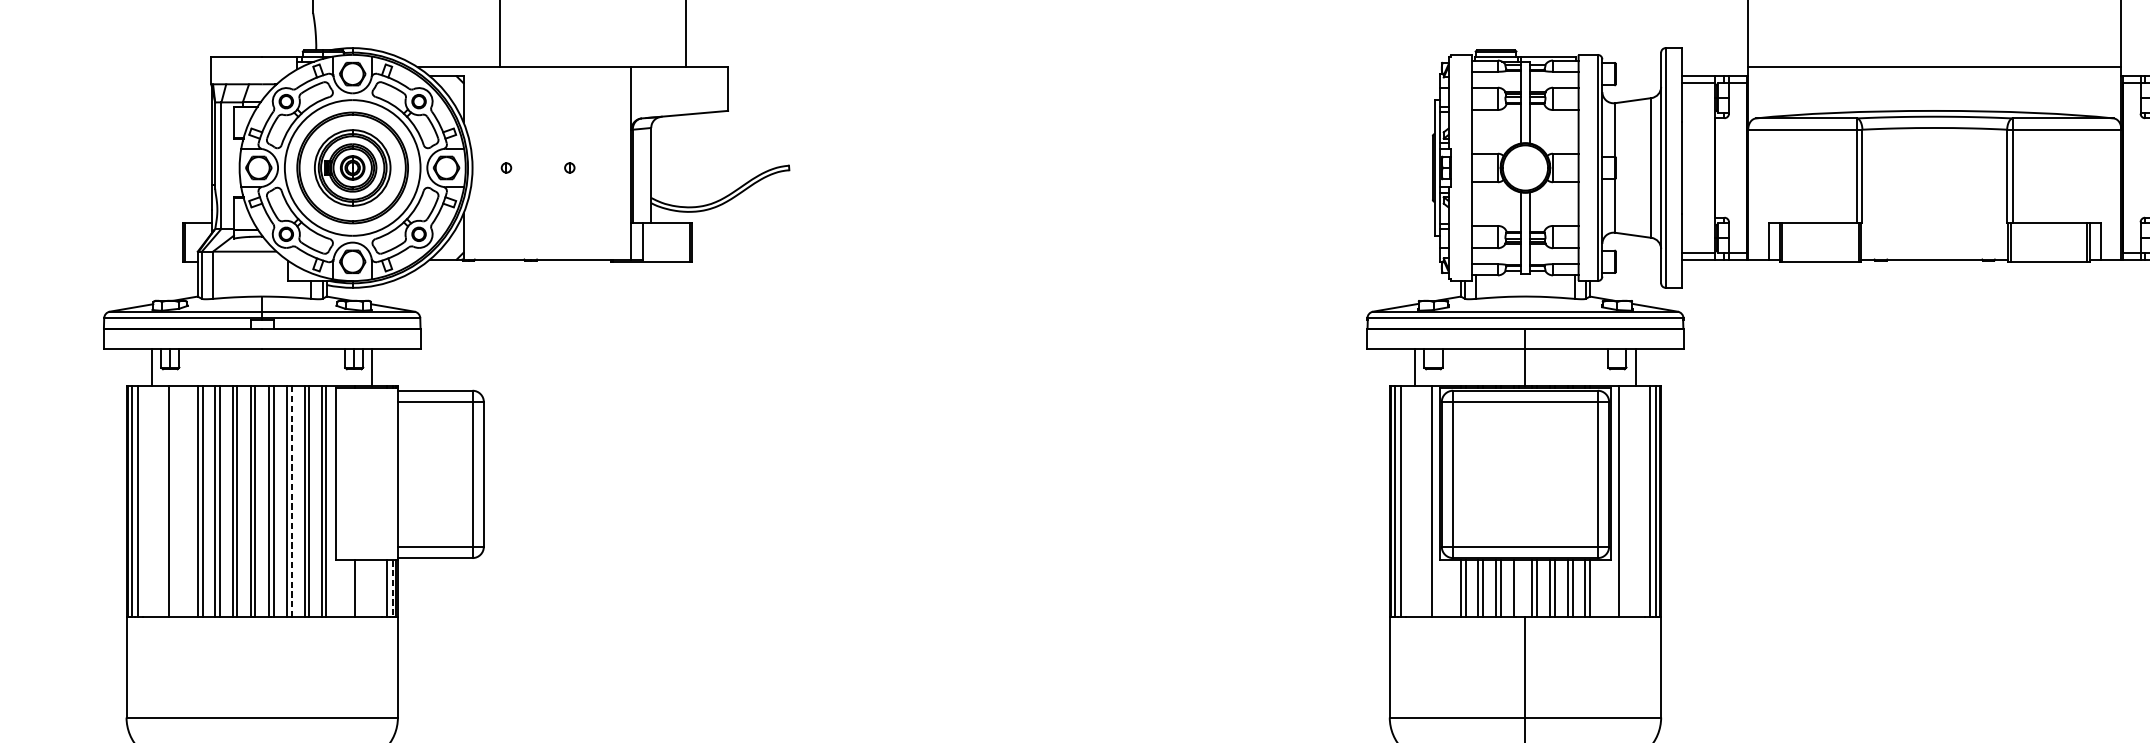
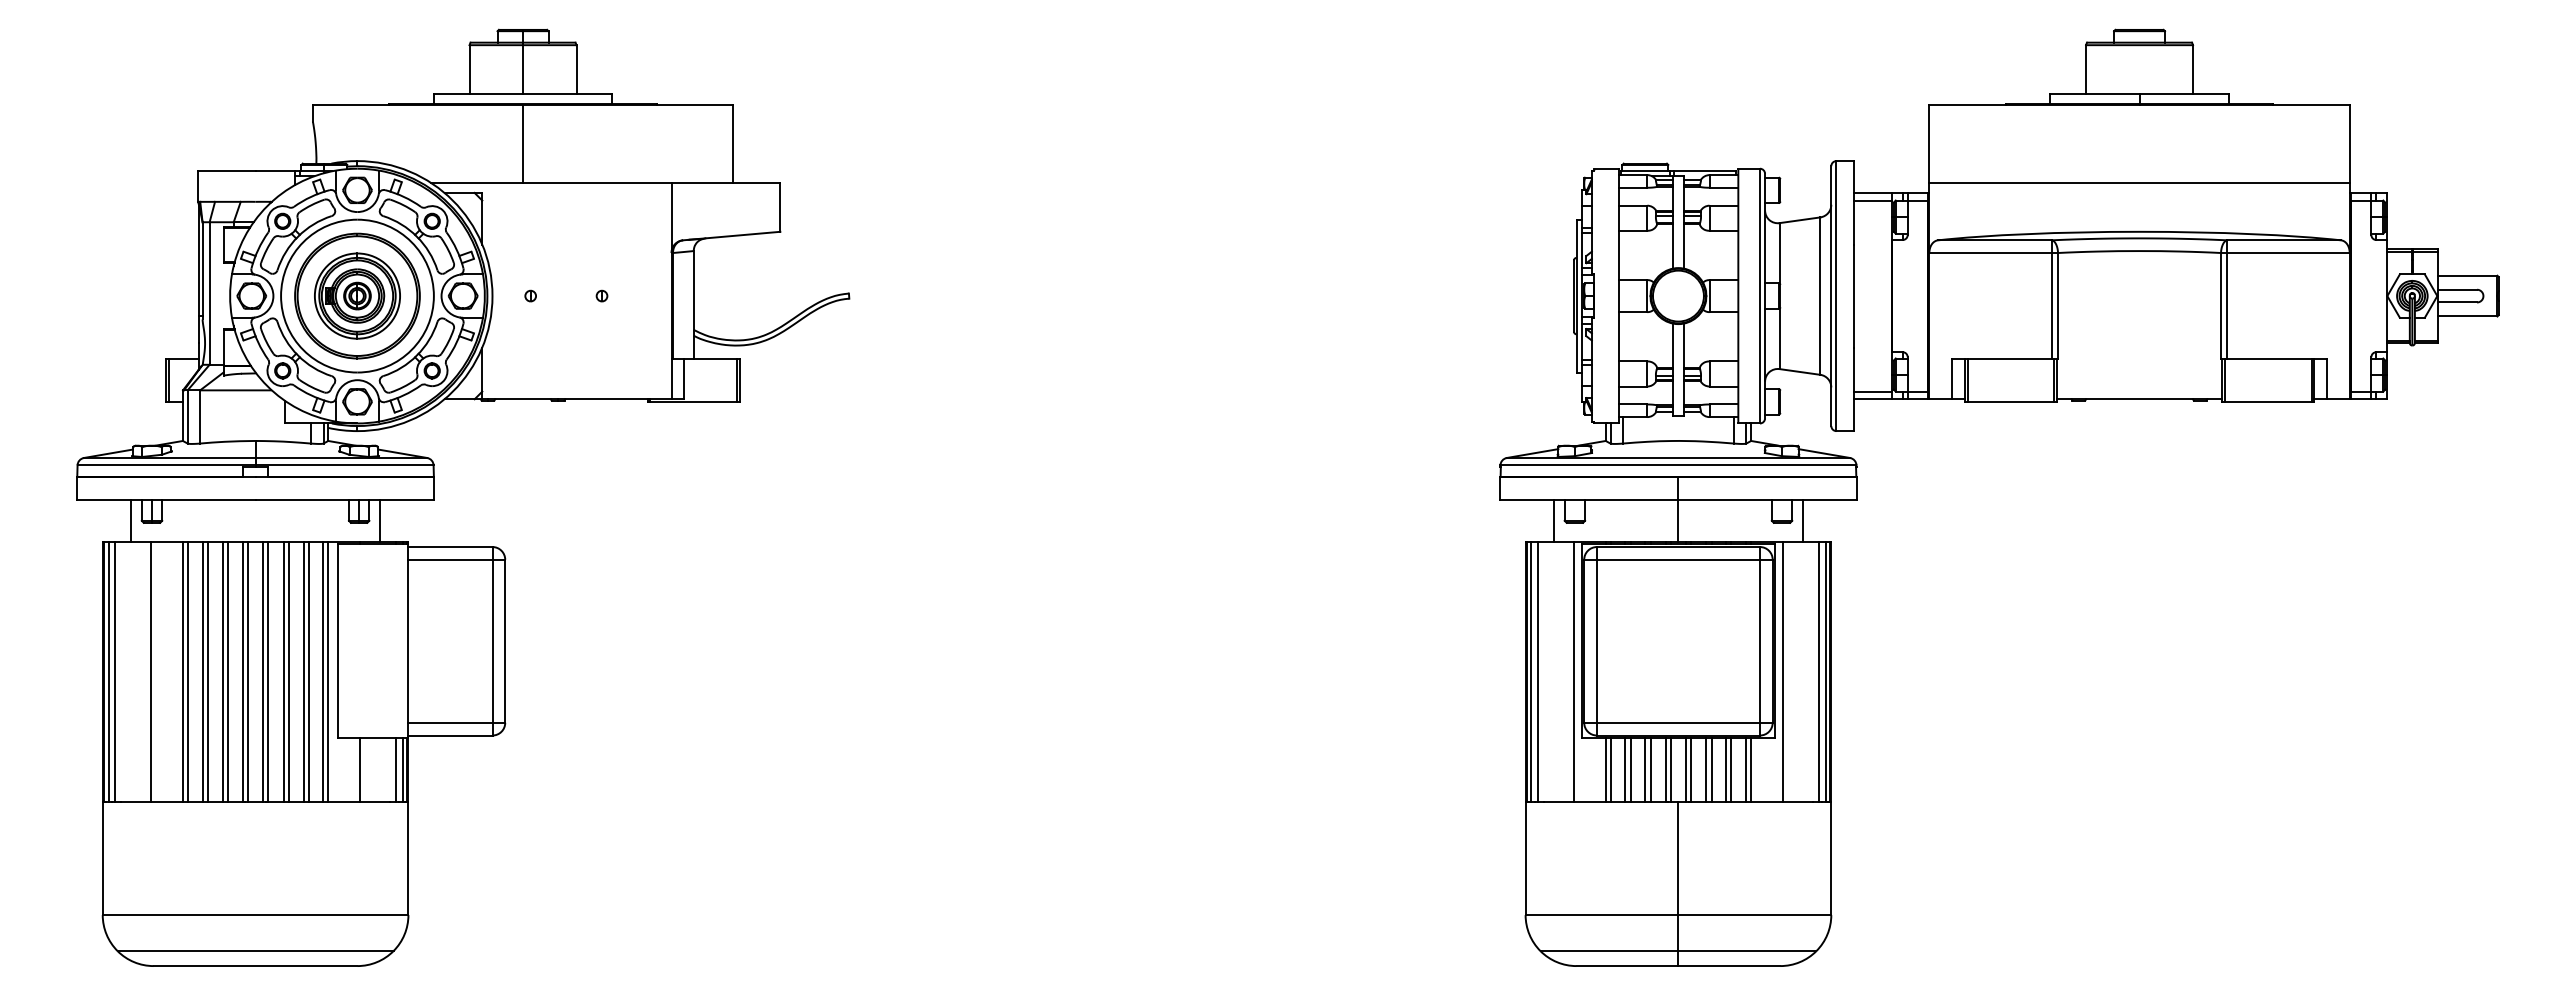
line: (291, 501) -> (288, 671), dashed -> solid
line: (392, 588) -> (402, 769), dashed -> solid
line: (1518, 588) -> (1670, 769), added

